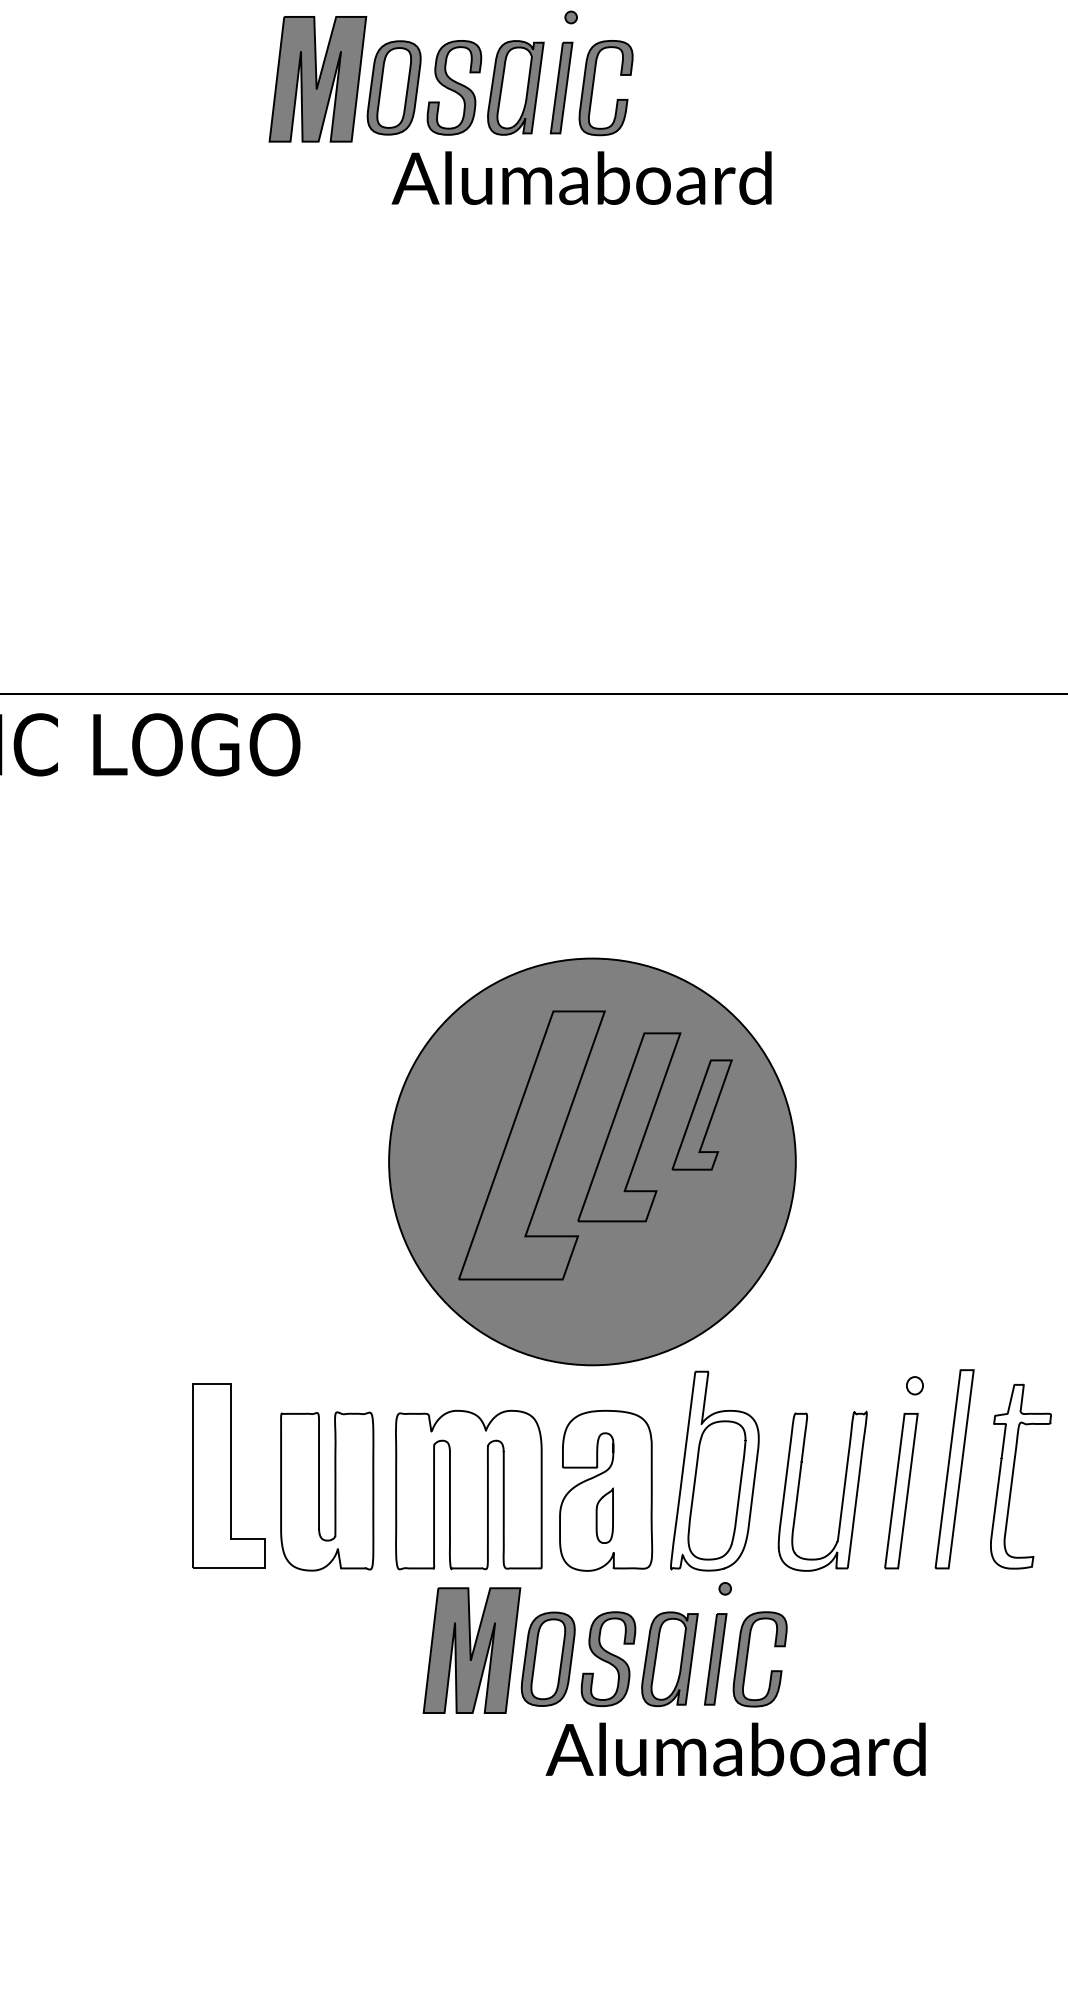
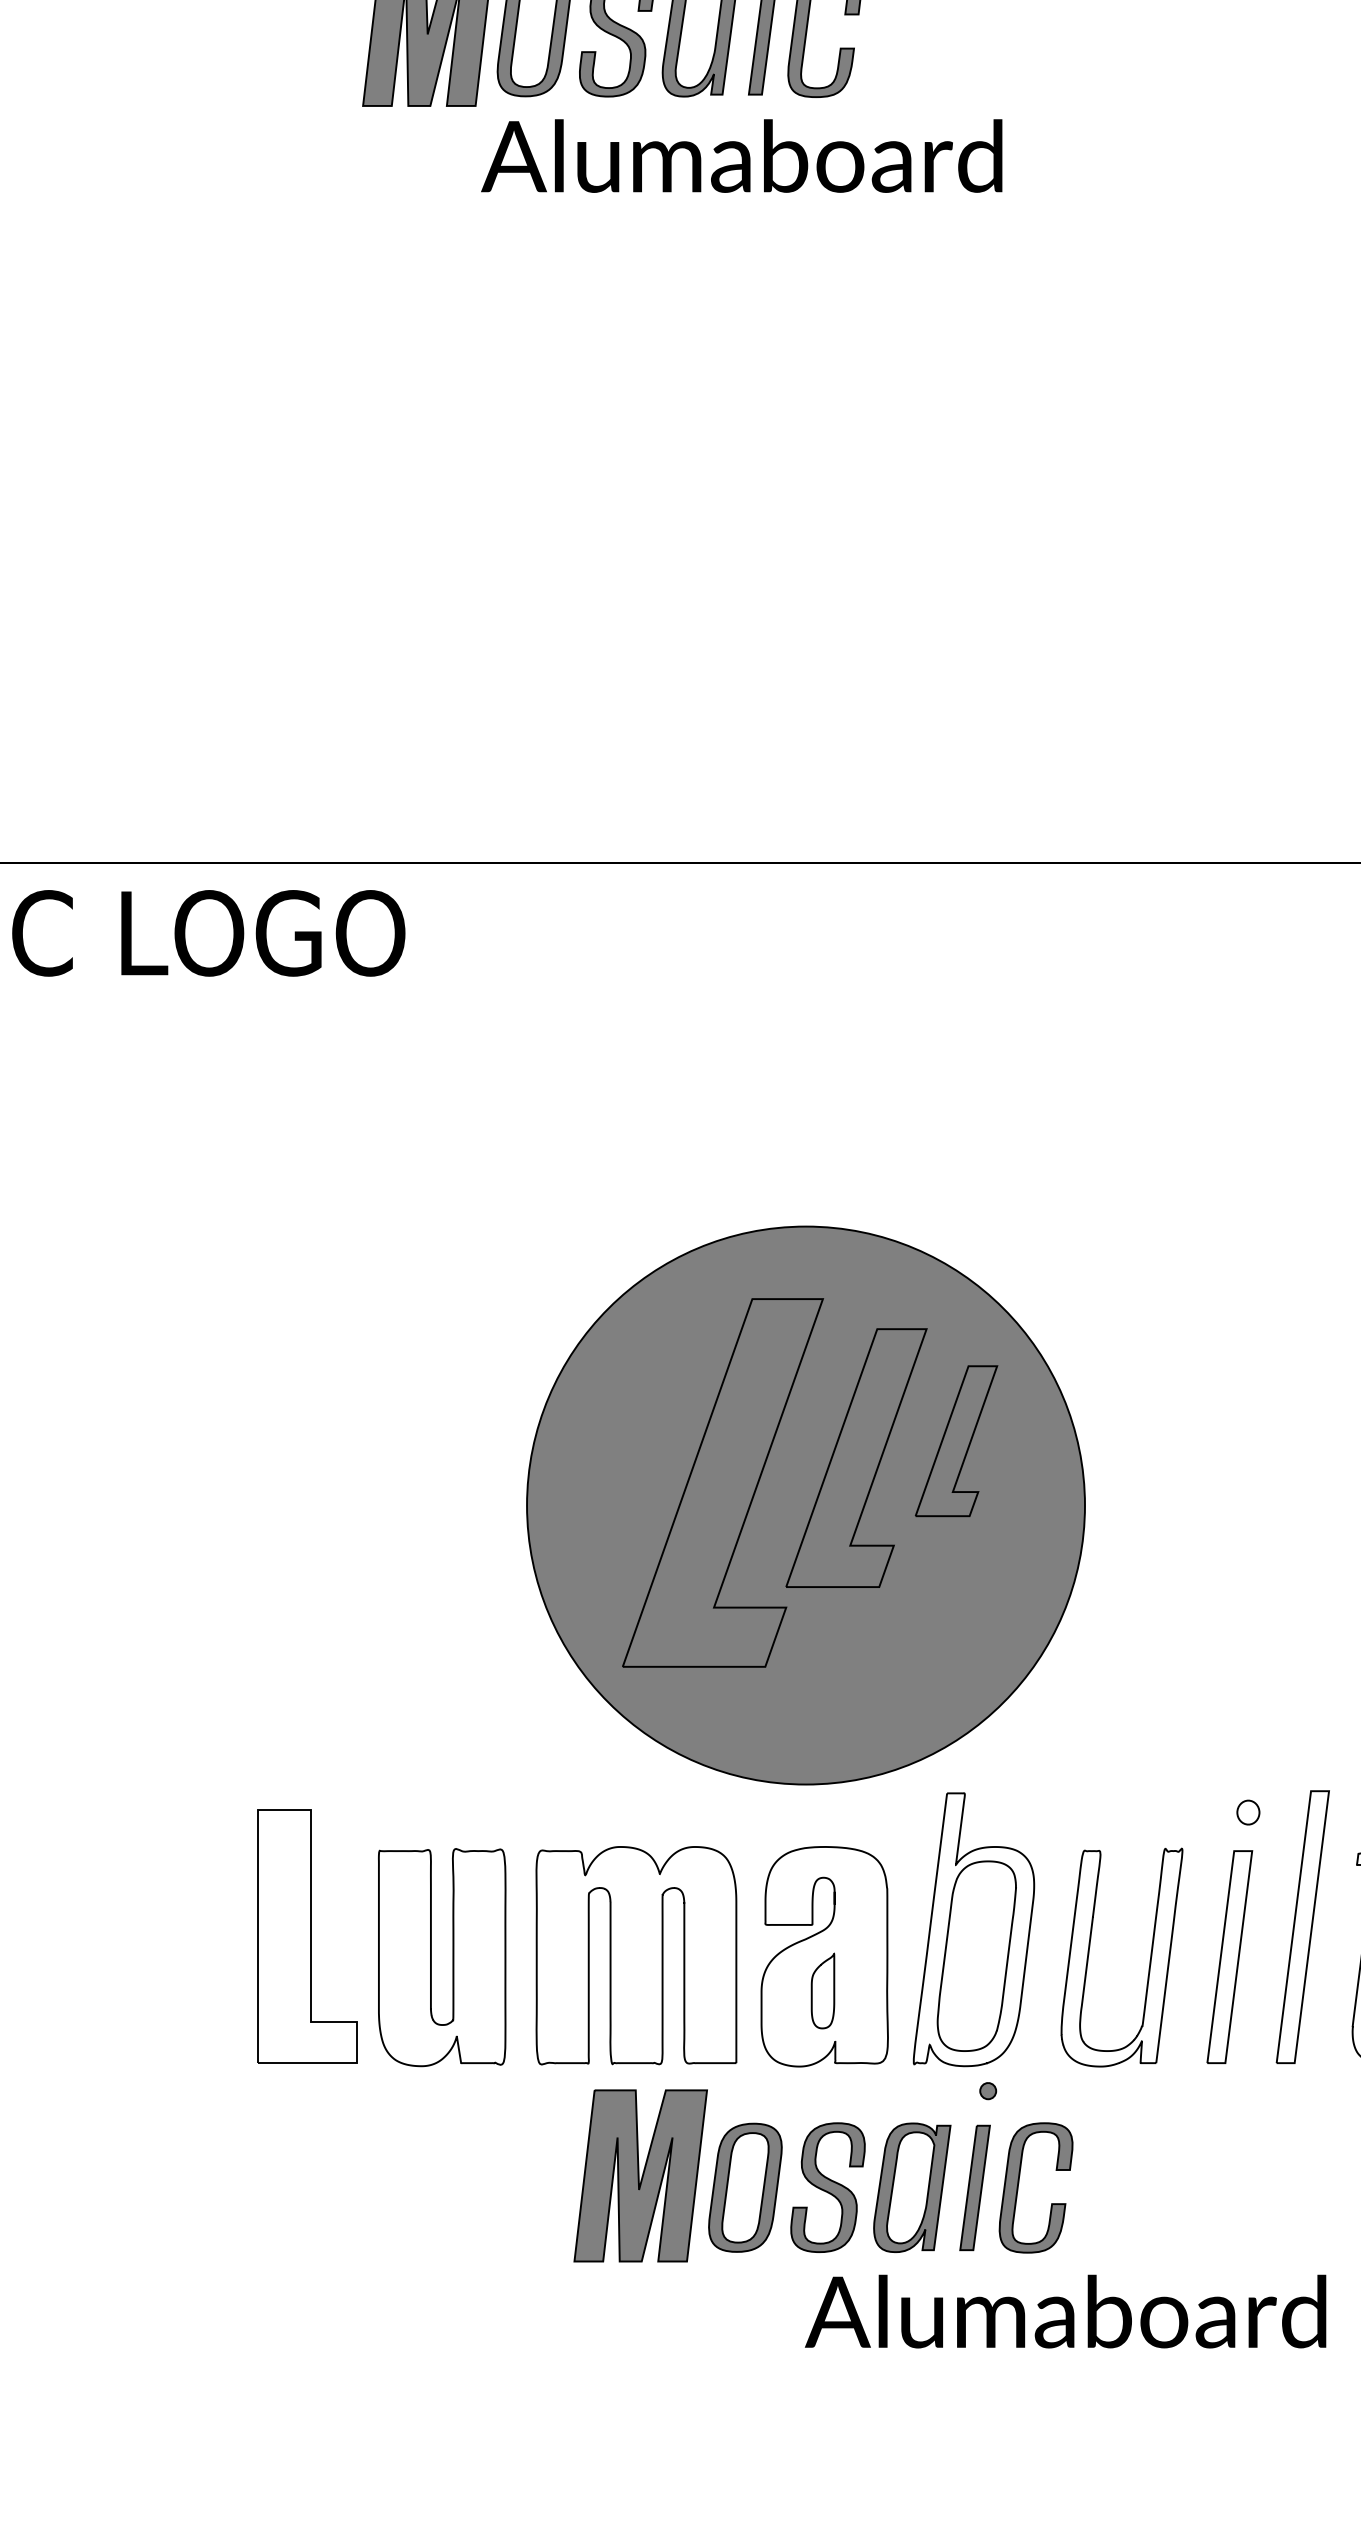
text: (581, 177) -> (741, 155), moved
text: (735, 1749) -> (1065, 2311), moved

